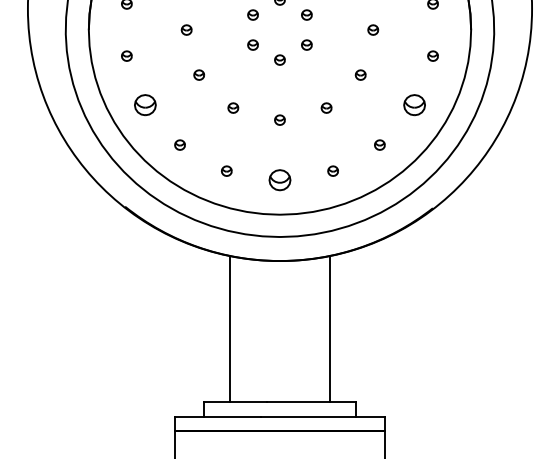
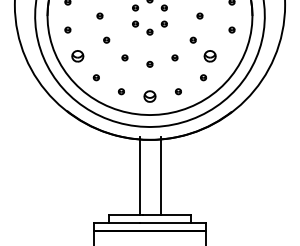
part: (413, 105) -> (209, 56), moved
line: (228, 329) -> (139, 176), moved
line: (331, 329) -> (161, 176), moved

